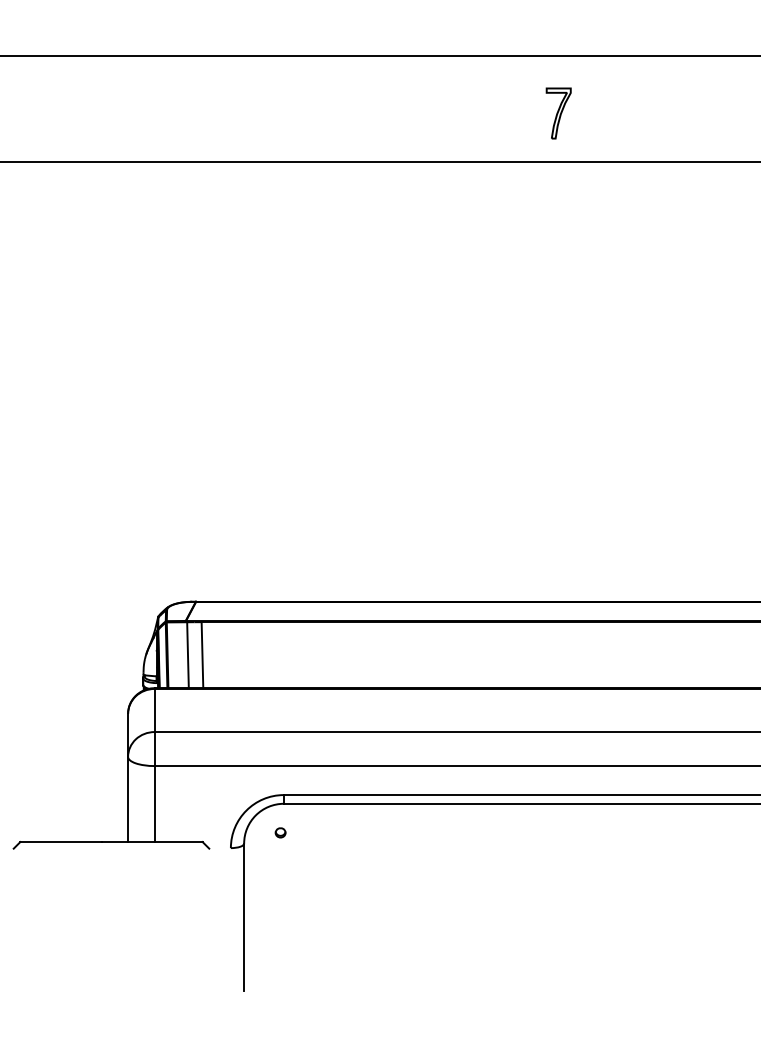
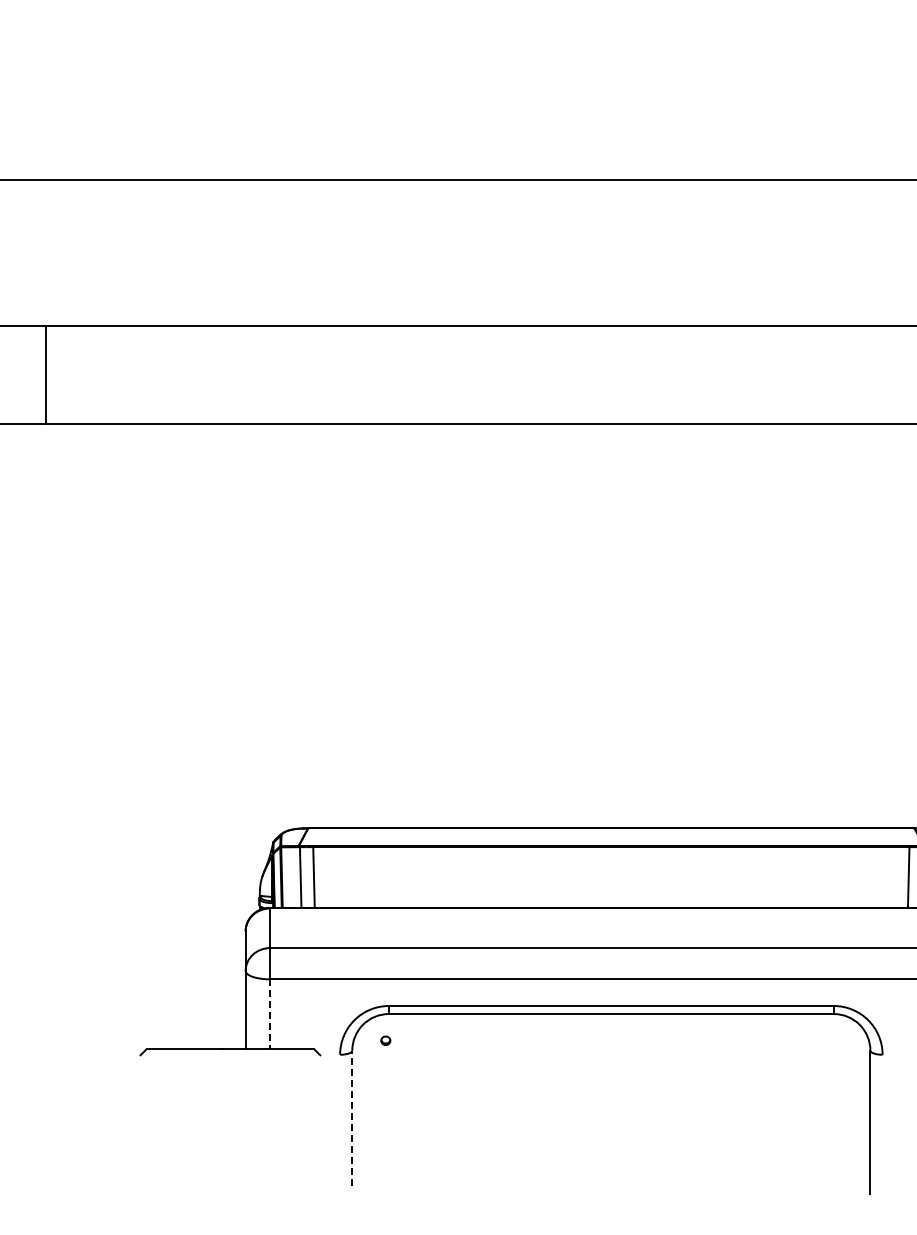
part: (558, 113) -> (641, 379), removed
line: (155, 804) -> (270, 1014), solid -> dashed
line: (244, 917) -> (352, 1118), solid -> dashed

